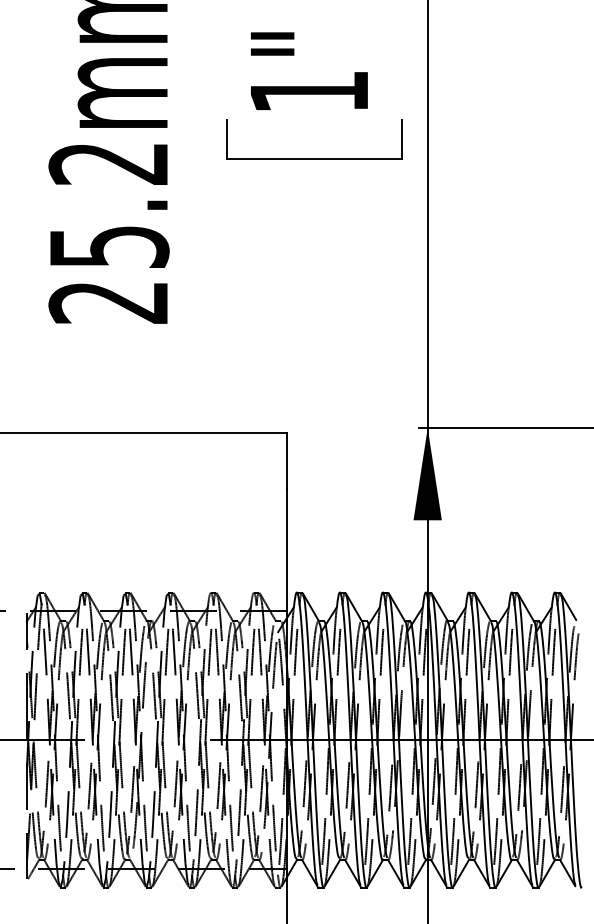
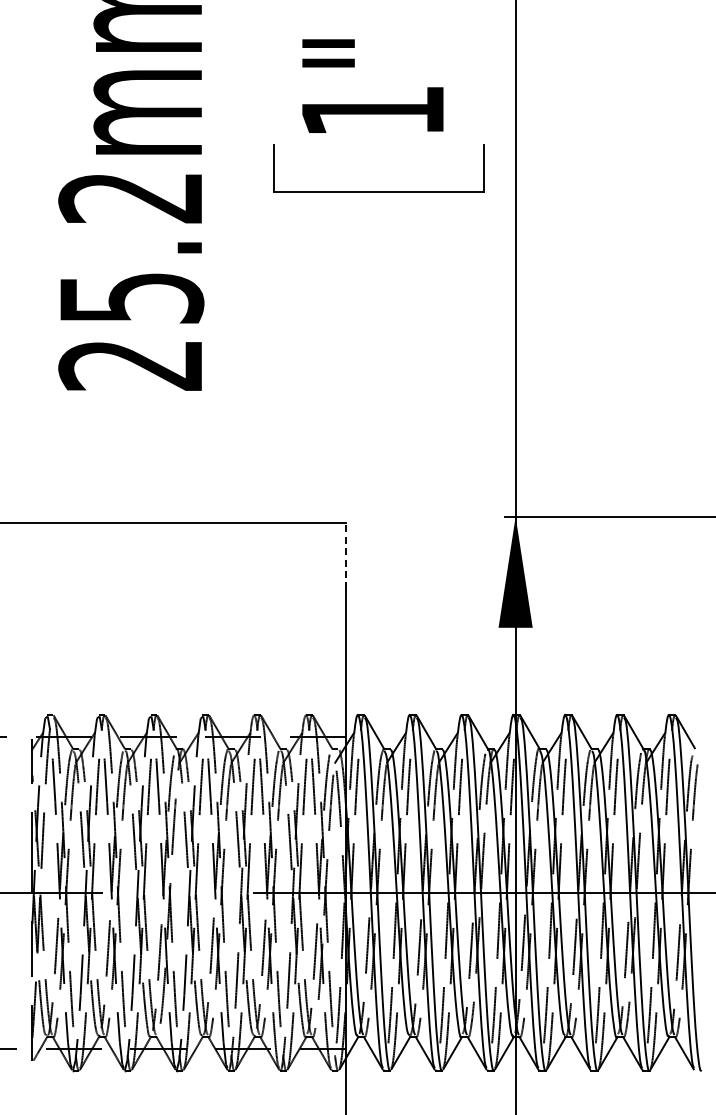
line: (287, 460) -> (346, 555), solid -> dashed

